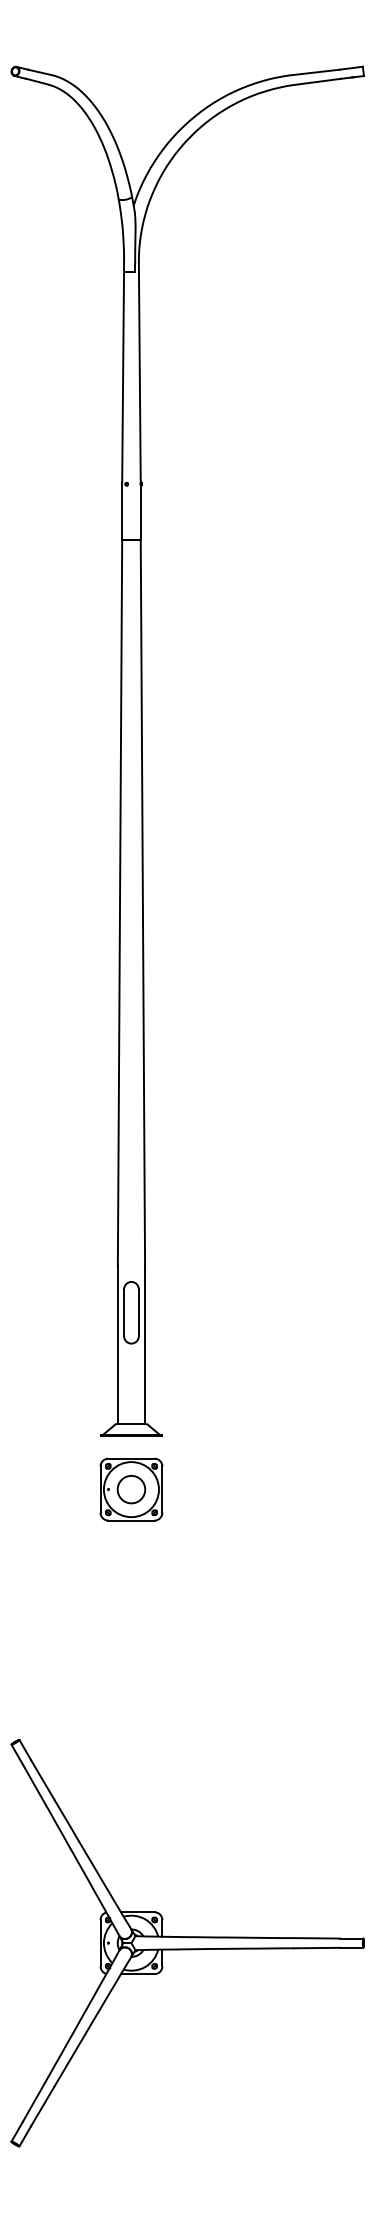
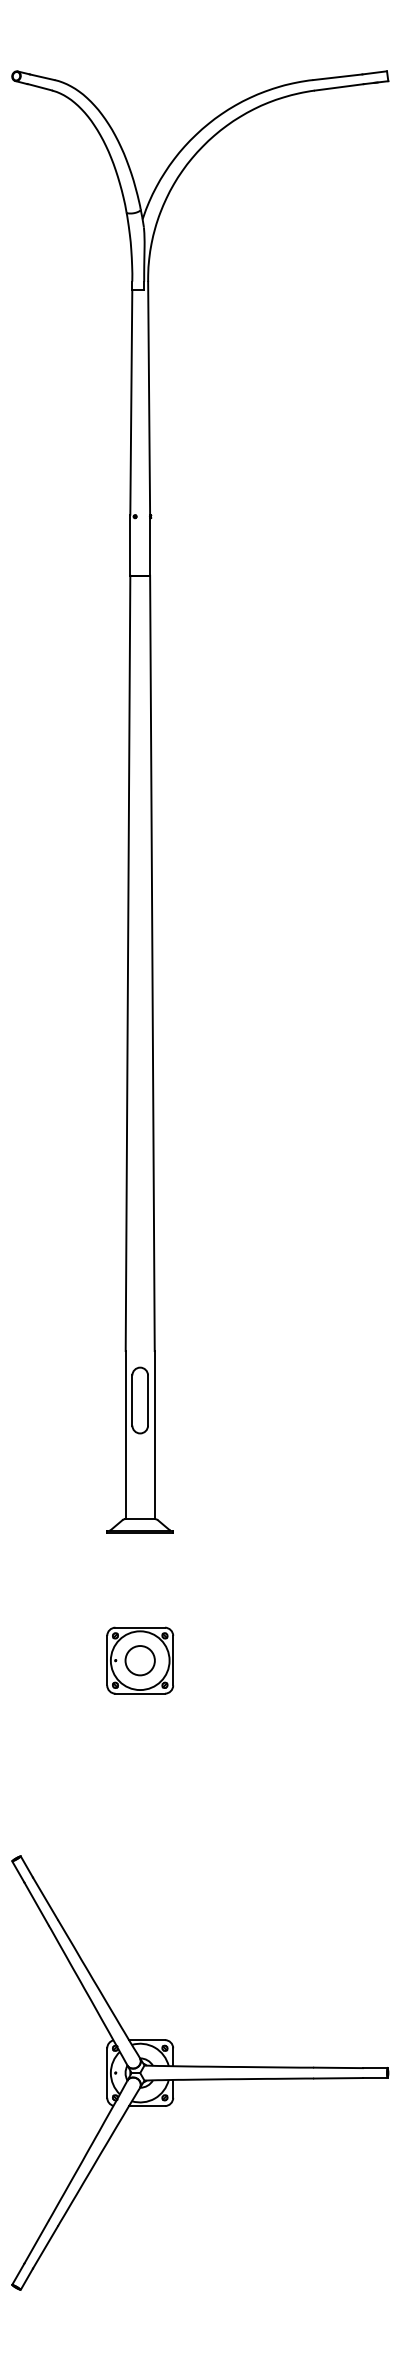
part: (131, 1489) -> (140, 1660), moved

